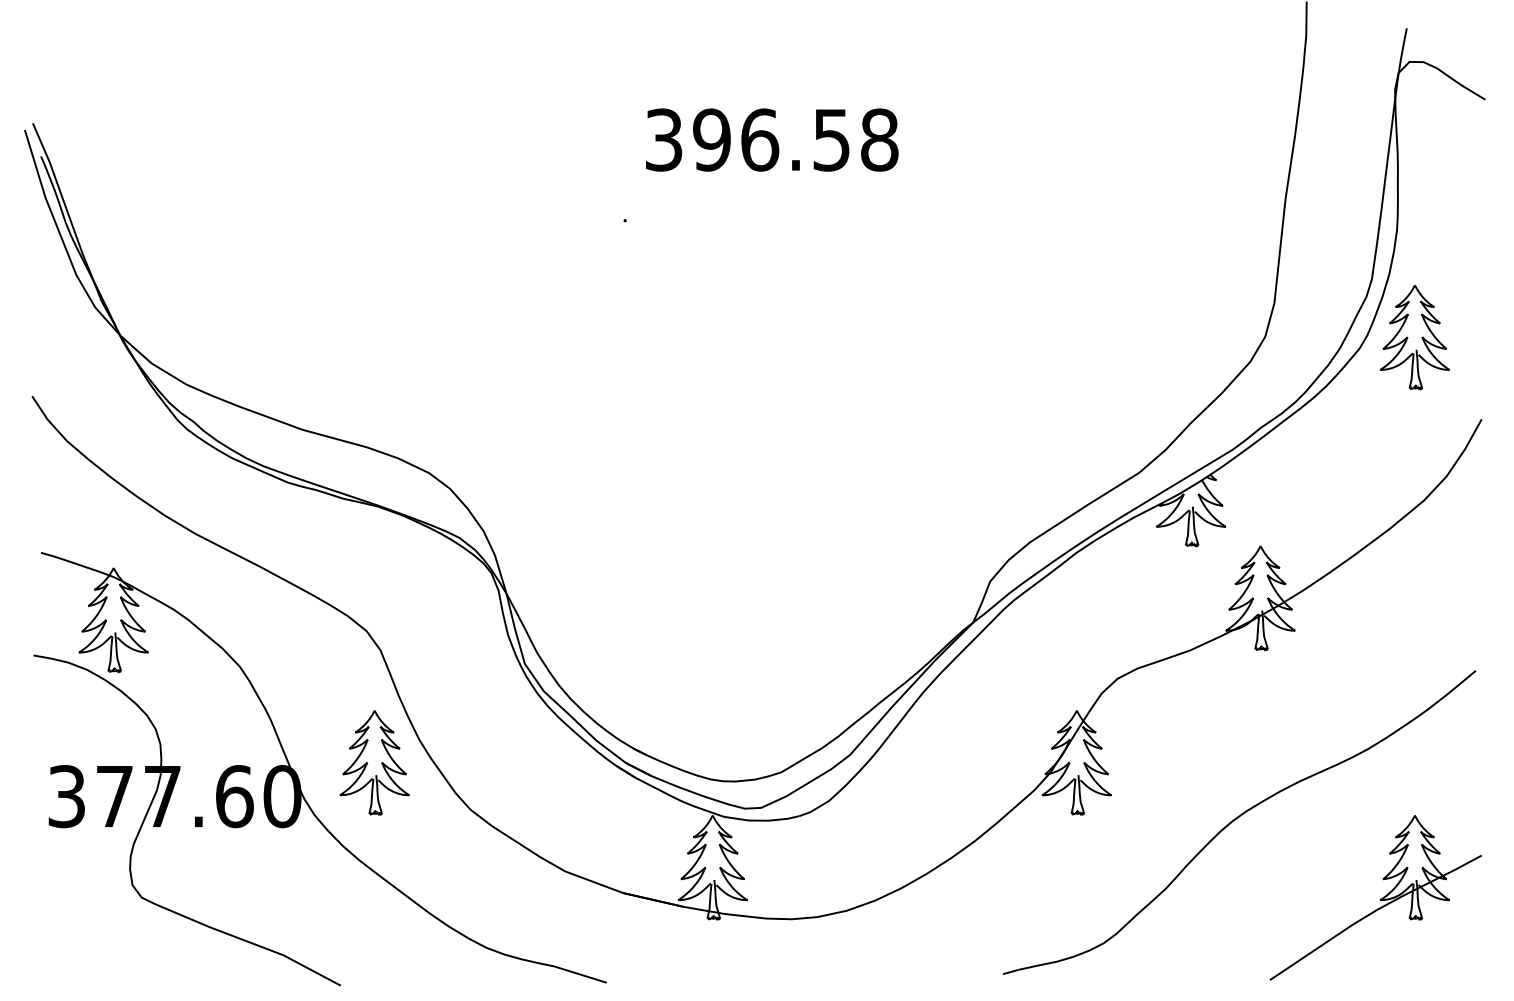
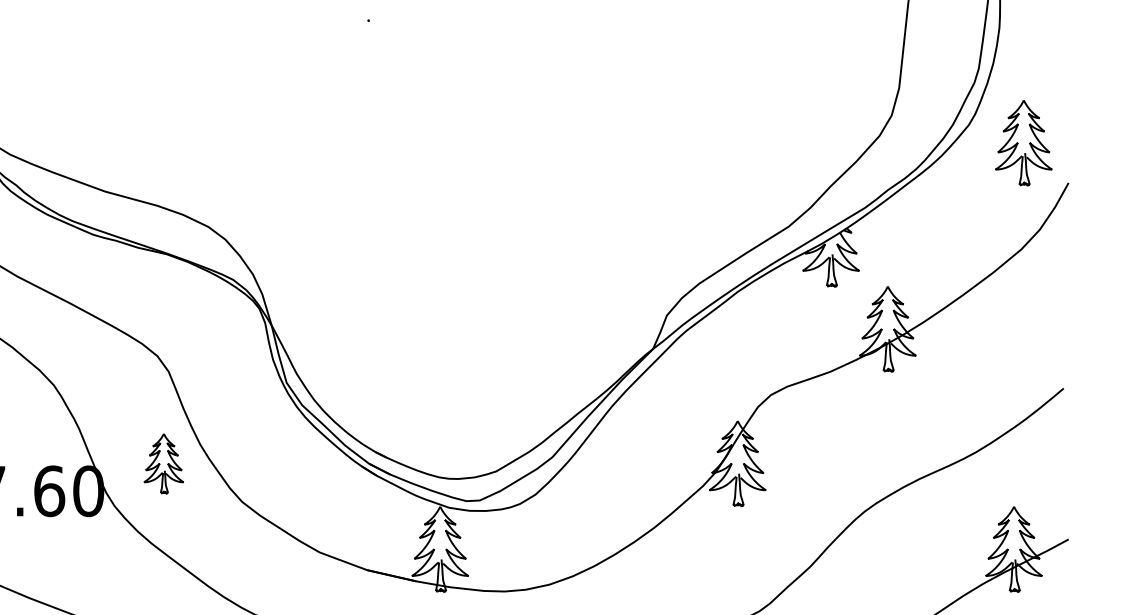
part: (1414, 337) -> (1023, 143), moved
part: (374, 762) -> (163, 463), size x0.7

